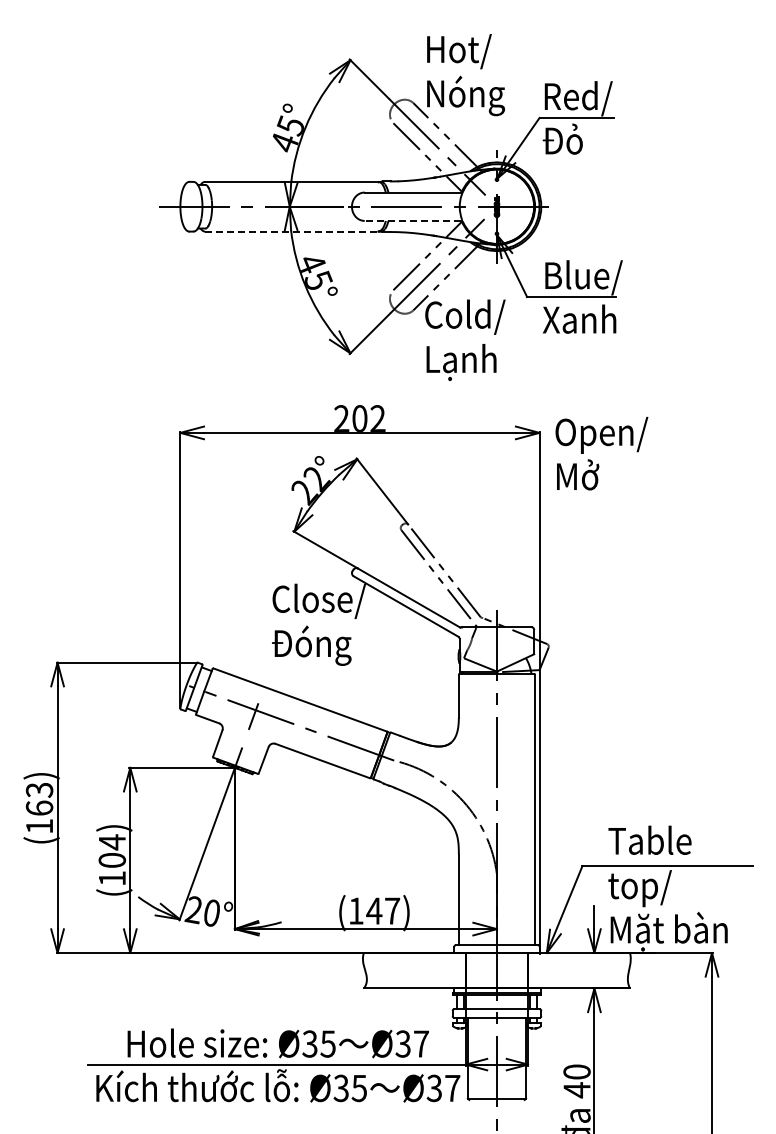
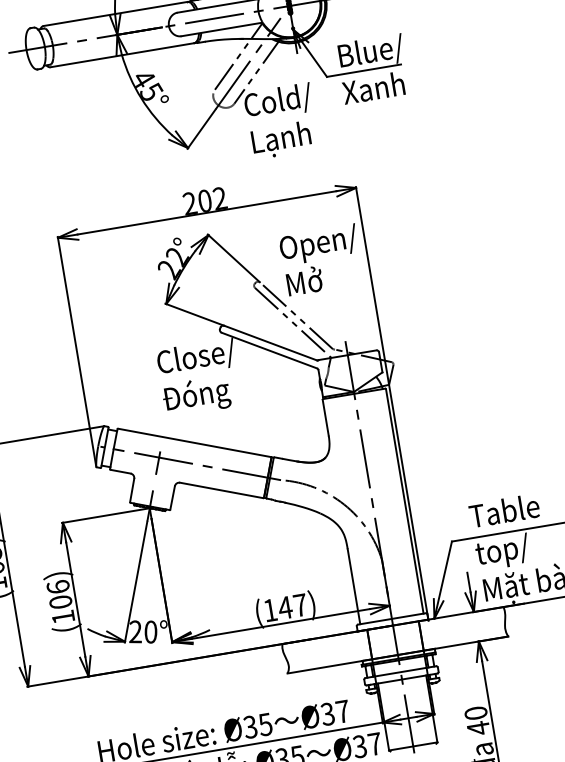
line: (412, 220) -> (221, 29), dashed -> solid
line: (291, 231) -> (122, 55), dashed -> solid
text: (601, 453) -> (321, 259), moved
text: (112, 842) -> (58, 587), (104) -> (106)

